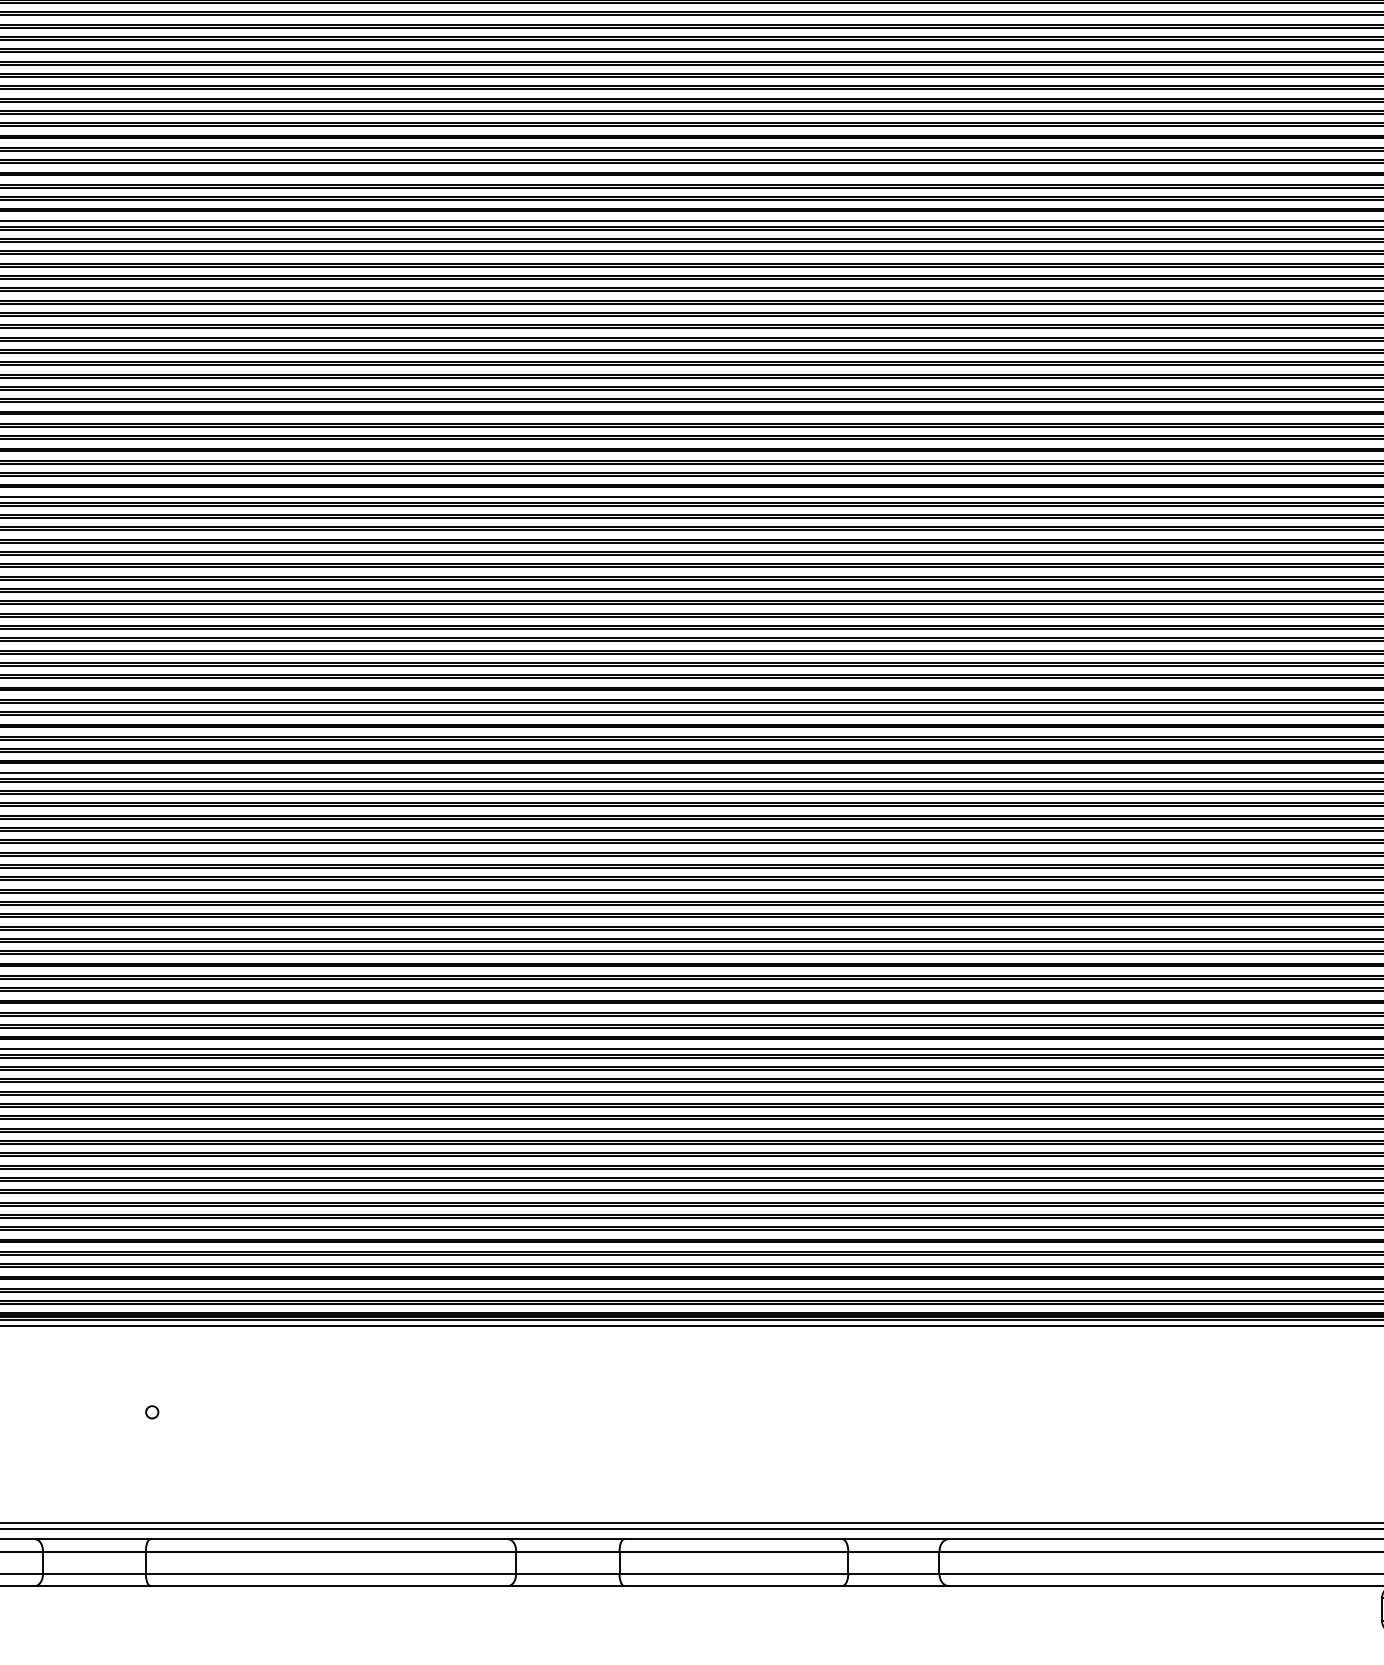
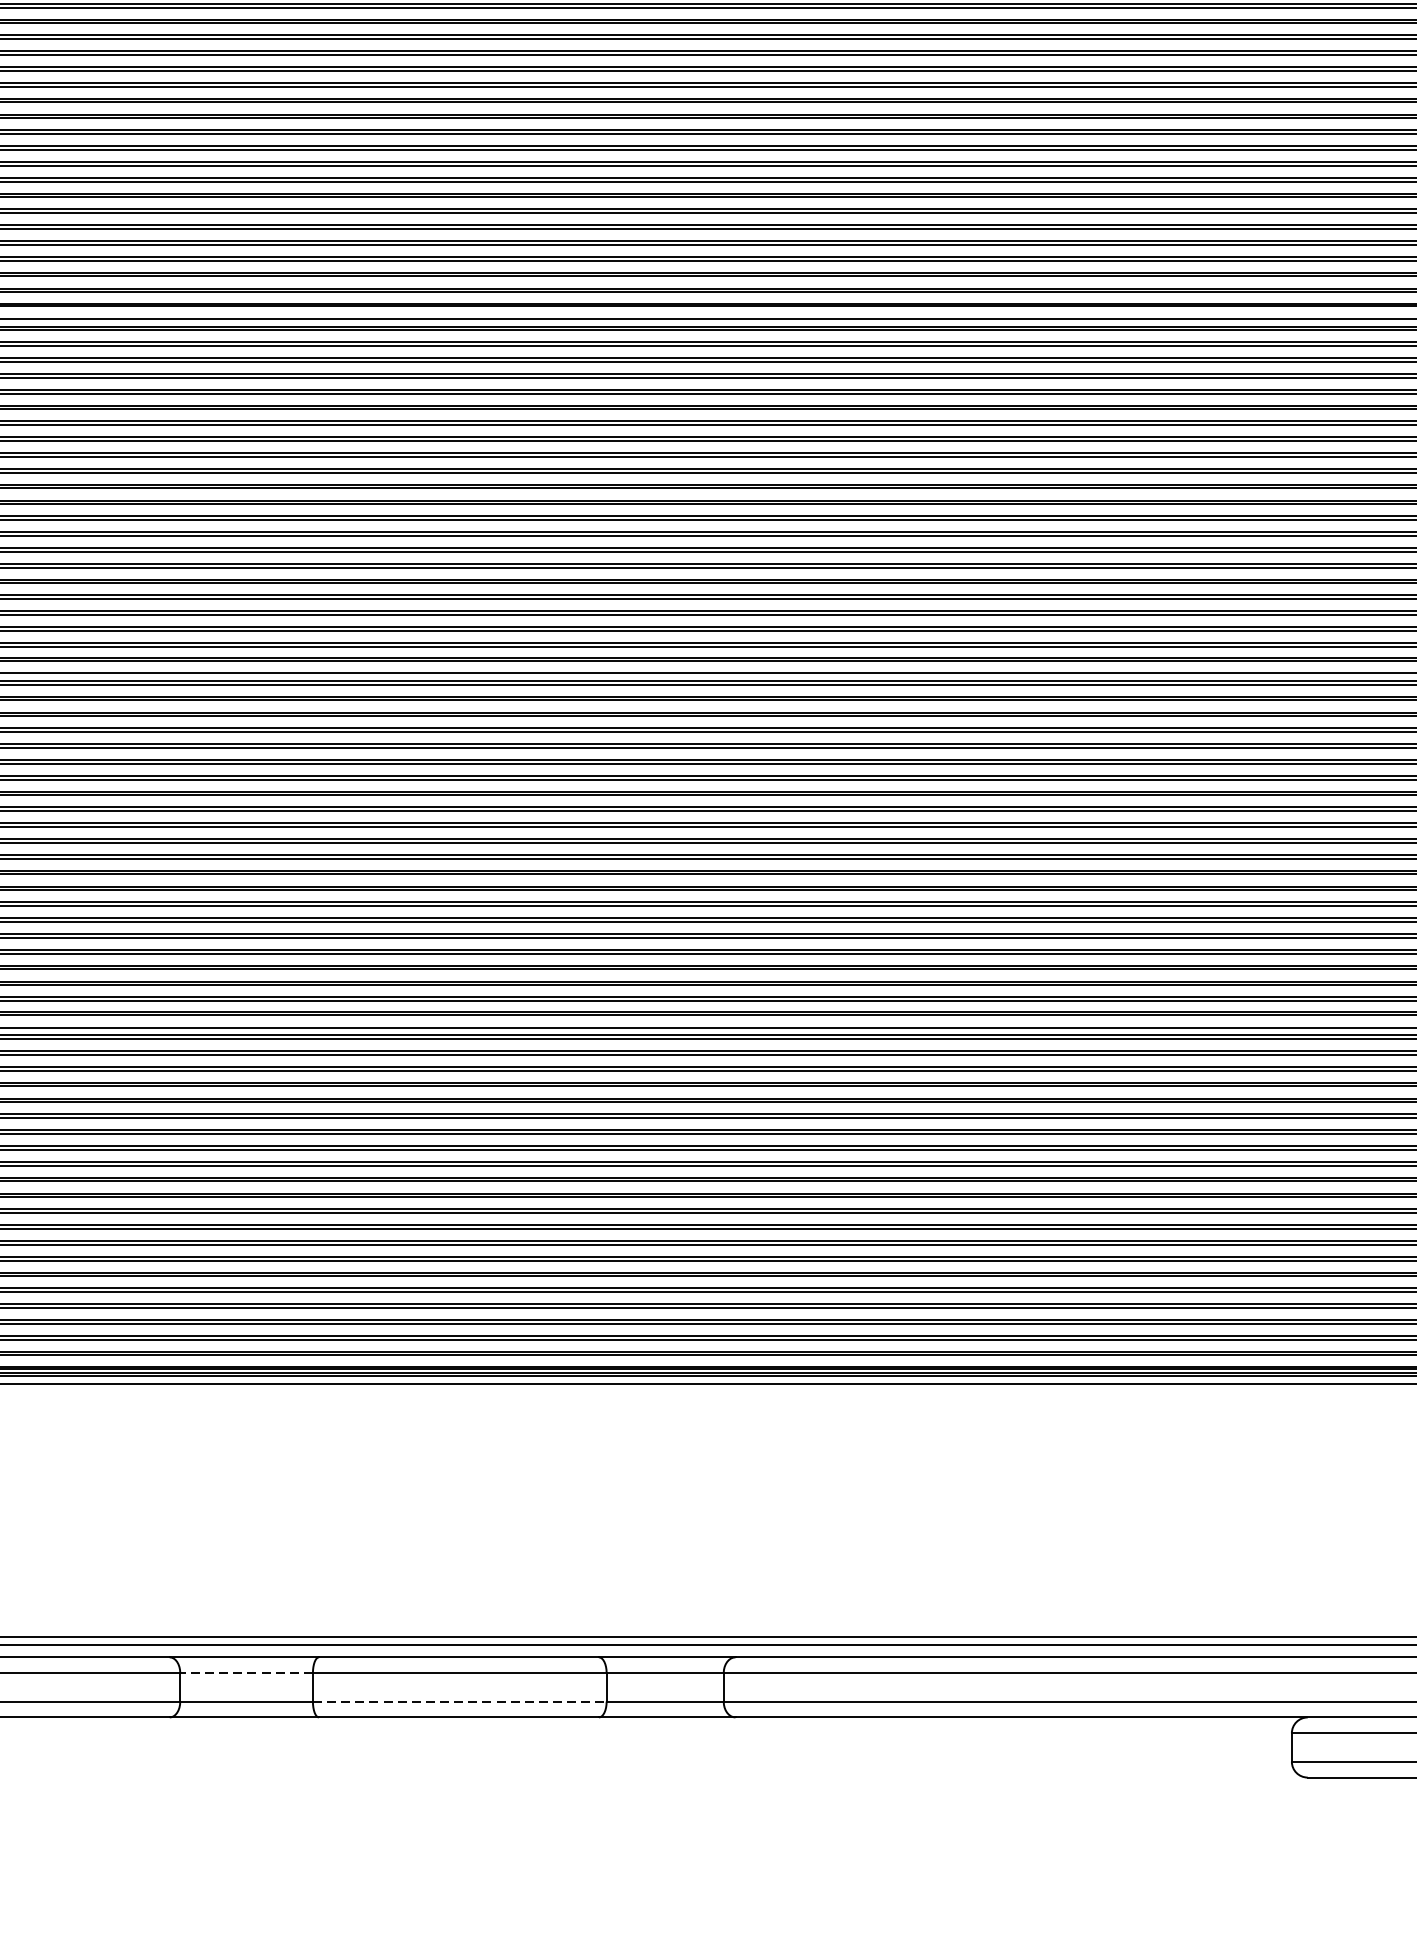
line: (567, 1551) -> (246, 1673), solid -> dashed
line: (734, 1573) -> (460, 1701), solid -> dashed

